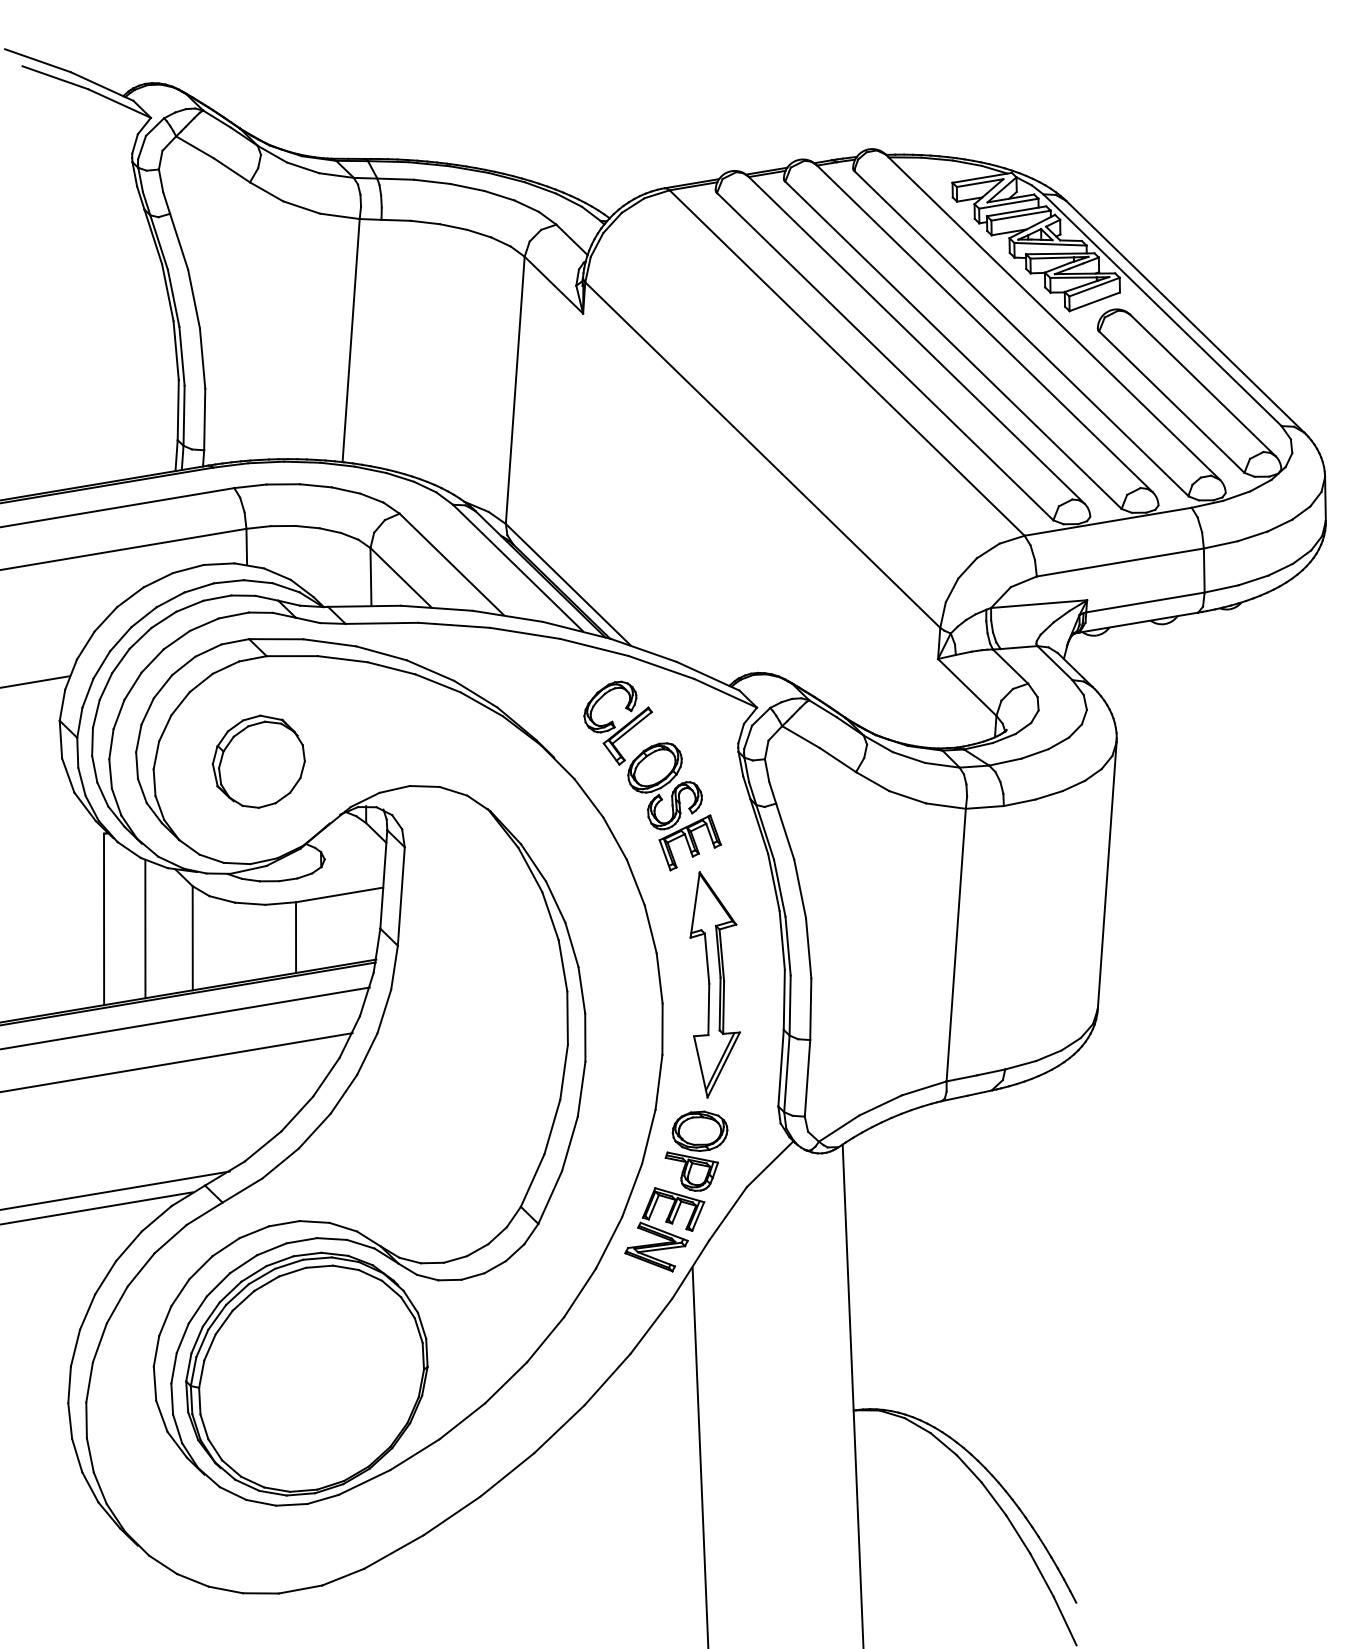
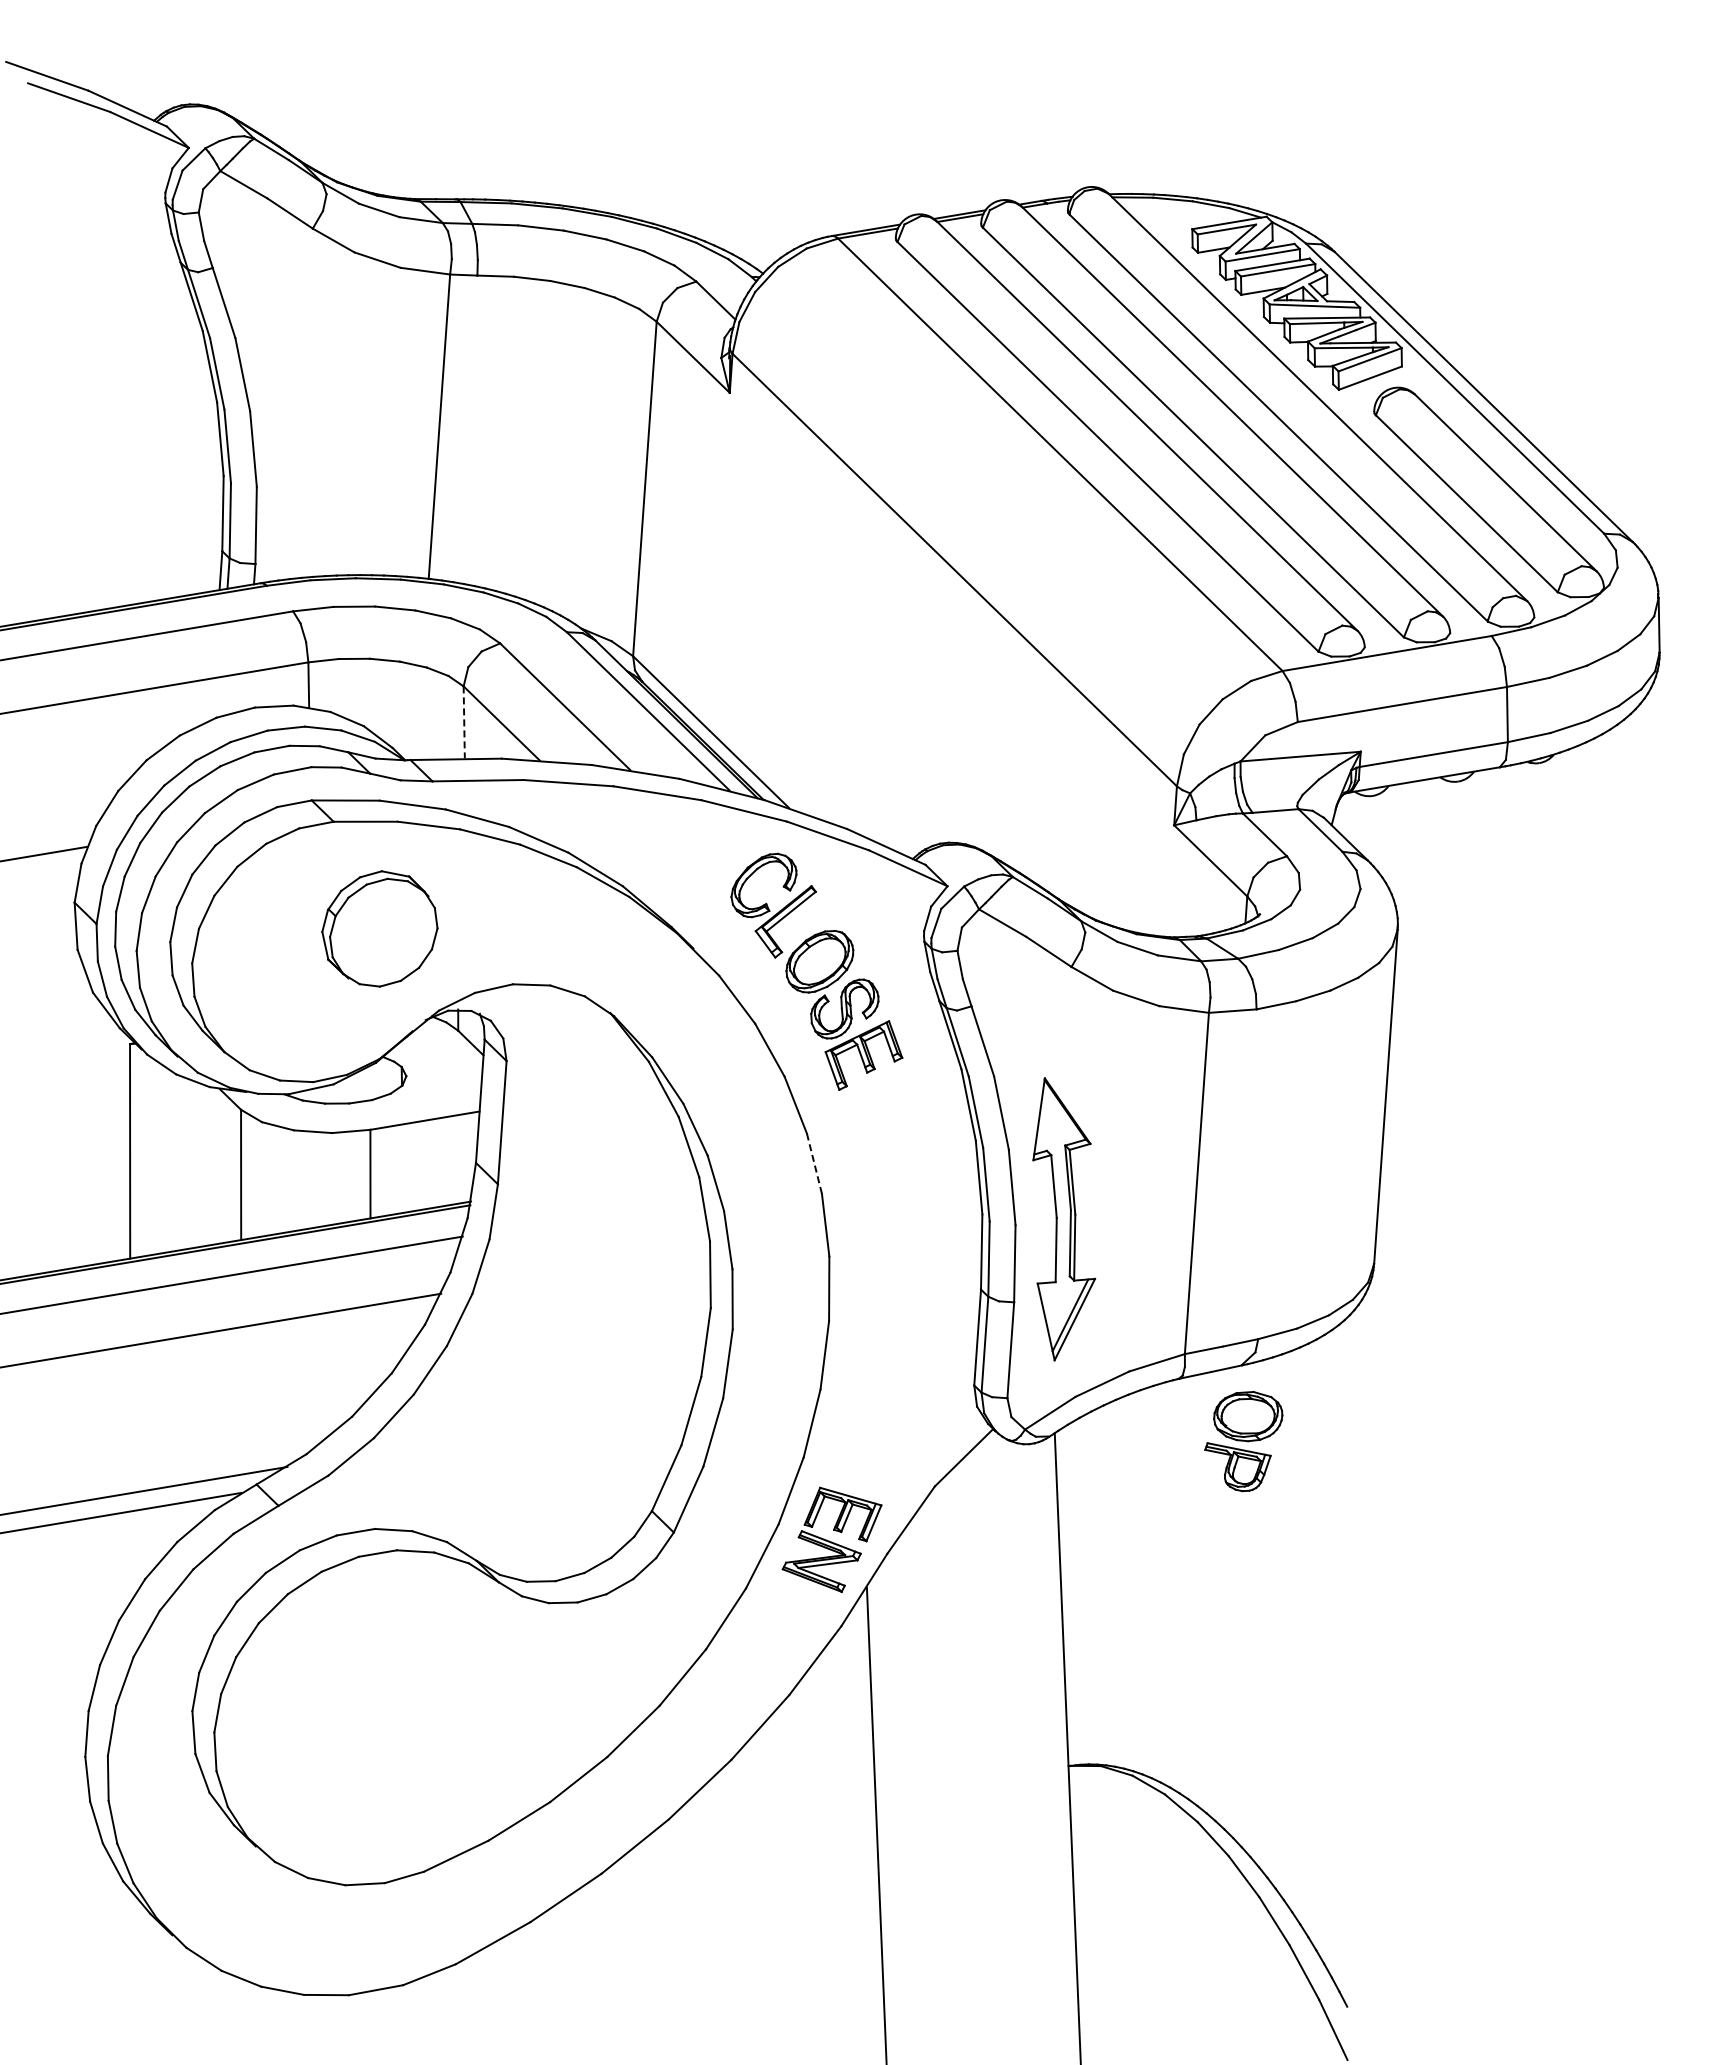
line: (371, 576) -> (464, 722), solid -> dashed
part: (258, 761) -> (379, 928), moved
line: (145, 929) -> (181, 1163), removed
line: (650, 929) -> (814, 1164), solid -> dashed
part: (715, 985) -> (1064, 1219), moved
part: (696, 1151) -> (1243, 1441), moved
part: (306, 1374) -> (383, 1720), removed

